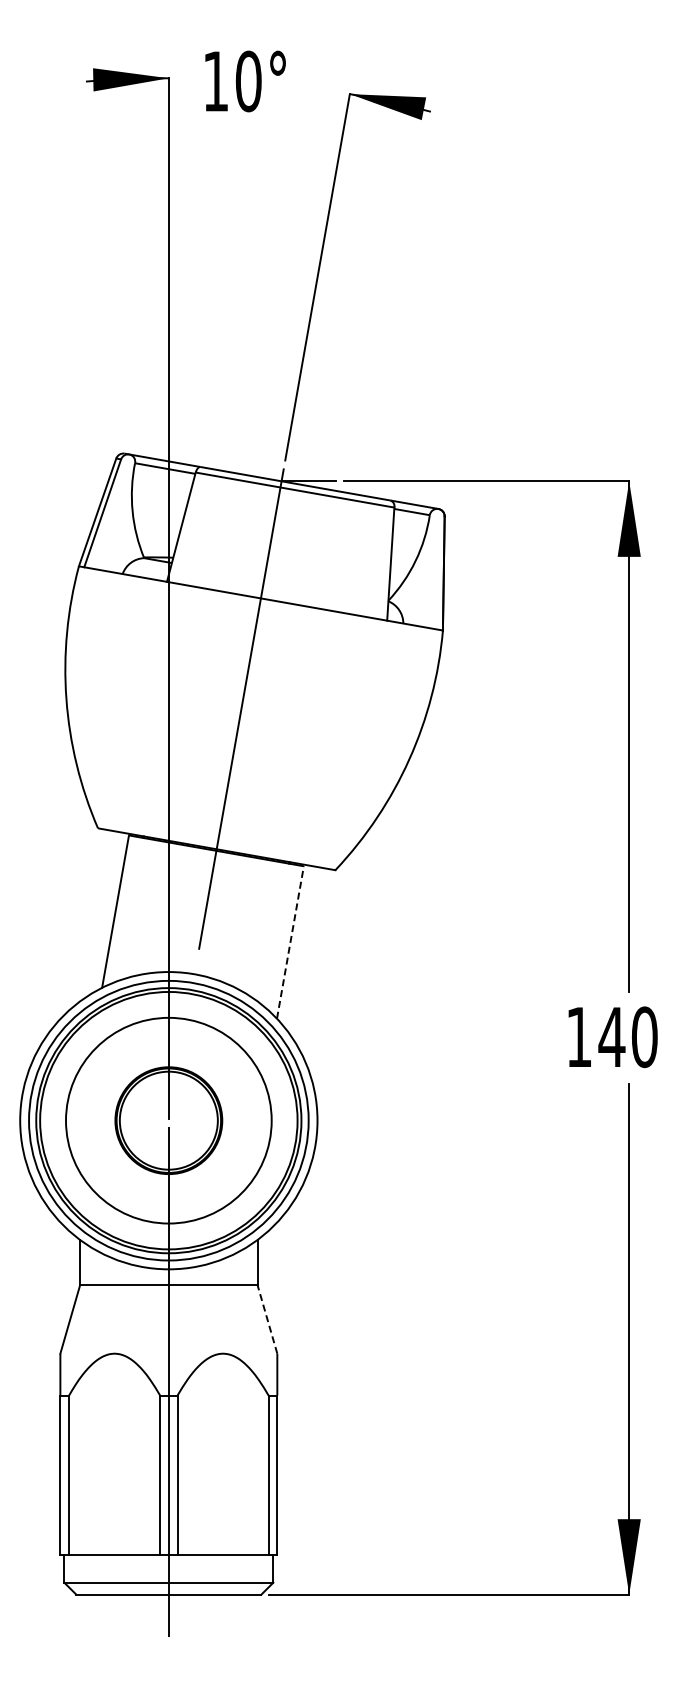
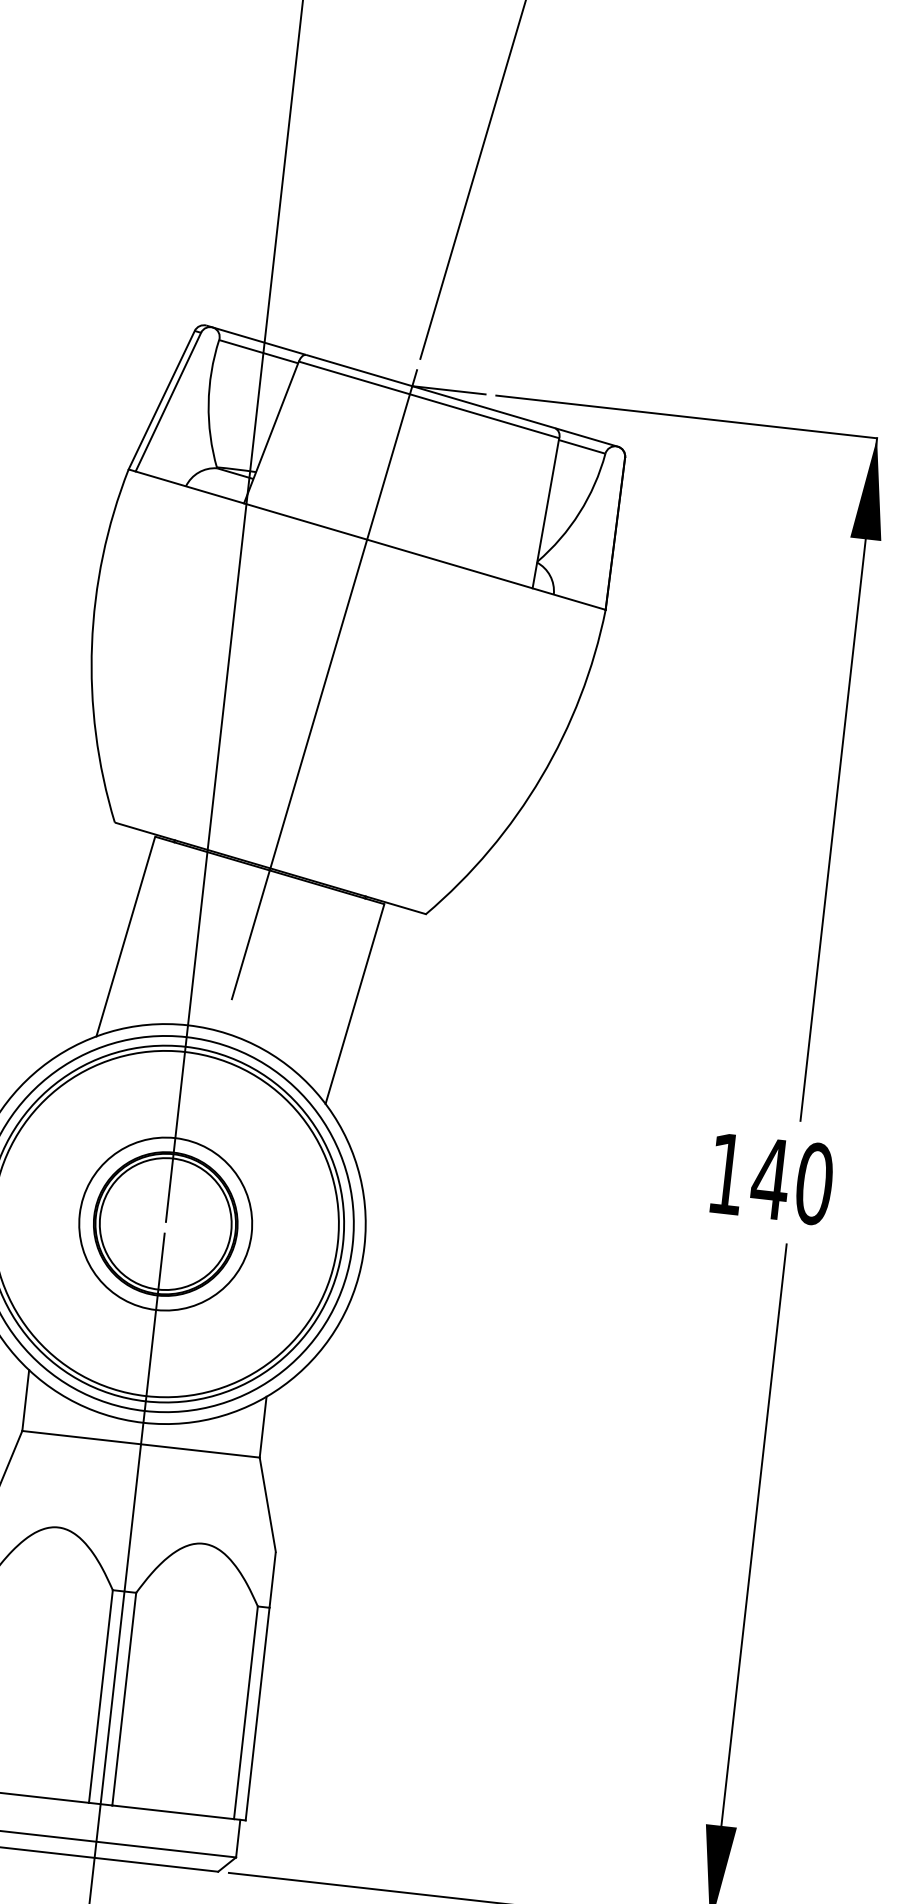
line: (290, 942) -> (355, 1004), dashed -> solid
circle: (168, 1120) -> (165, 1223), size x0.62
line: (267, 1319) -> (267, 1504), dashed -> solid

